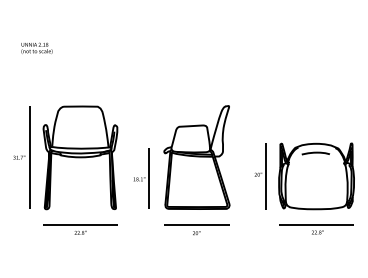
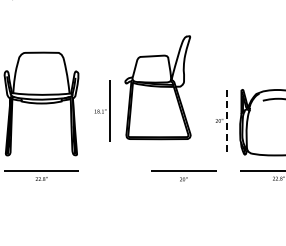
part: (196, 157) -> (157, 87), moved
line: (265, 177) -> (226, 123), solid -> dashed
part: (141, 178) -> (102, 110), moved
part: (196, 229) -> (183, 175), moved

